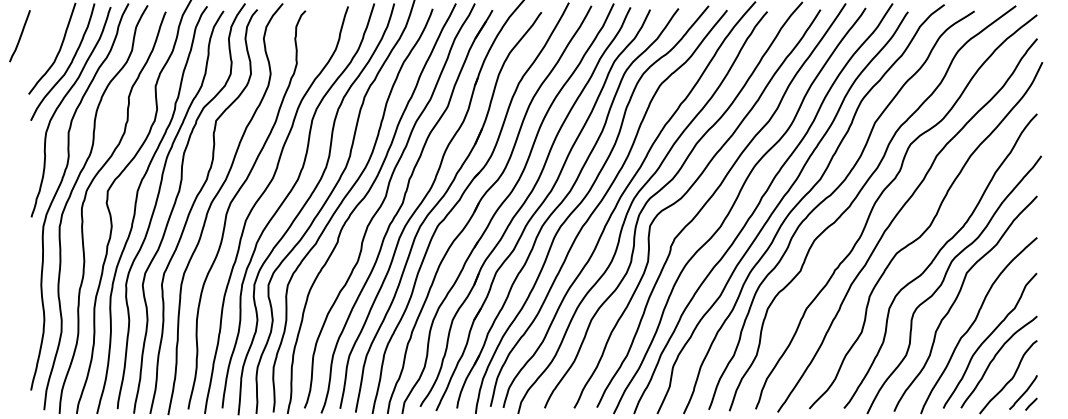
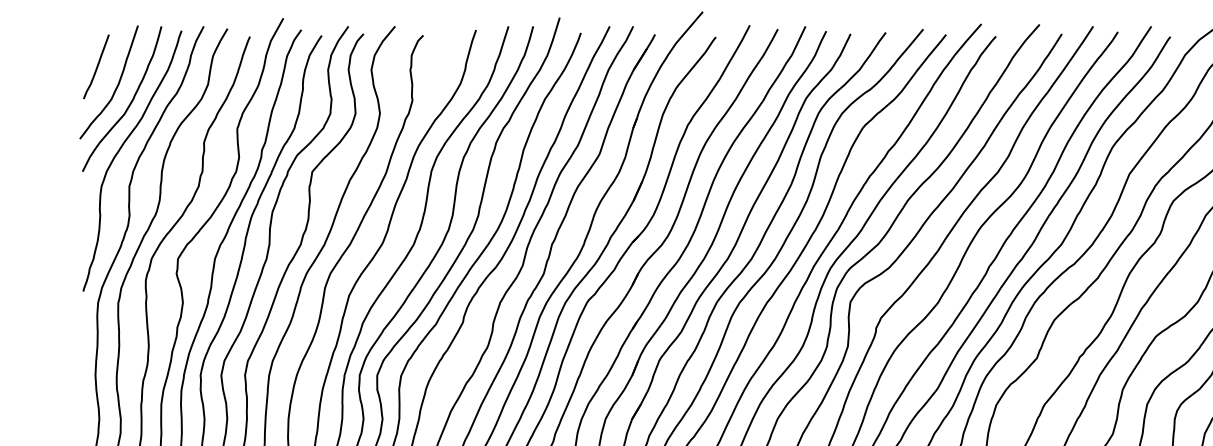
curve: (19, 36) -> (95, 67), moved

